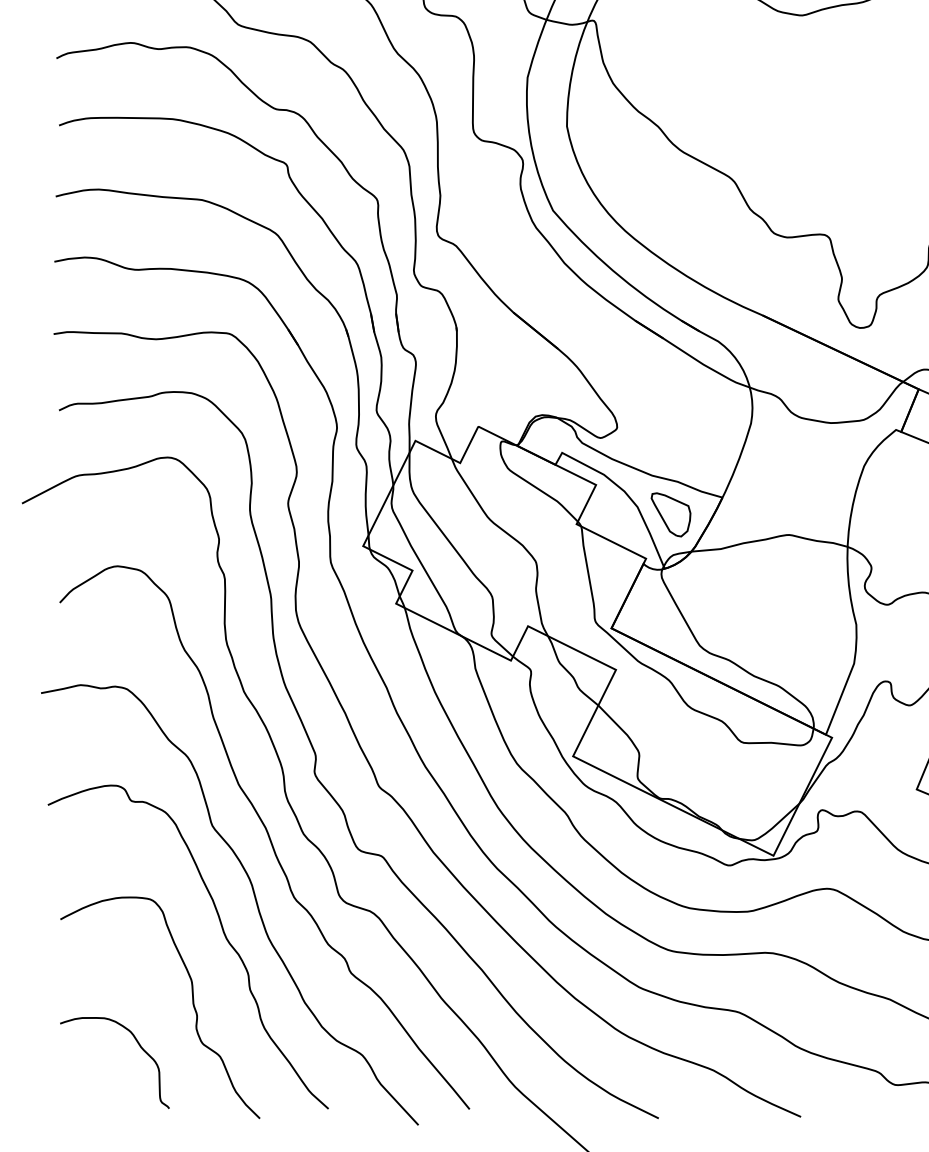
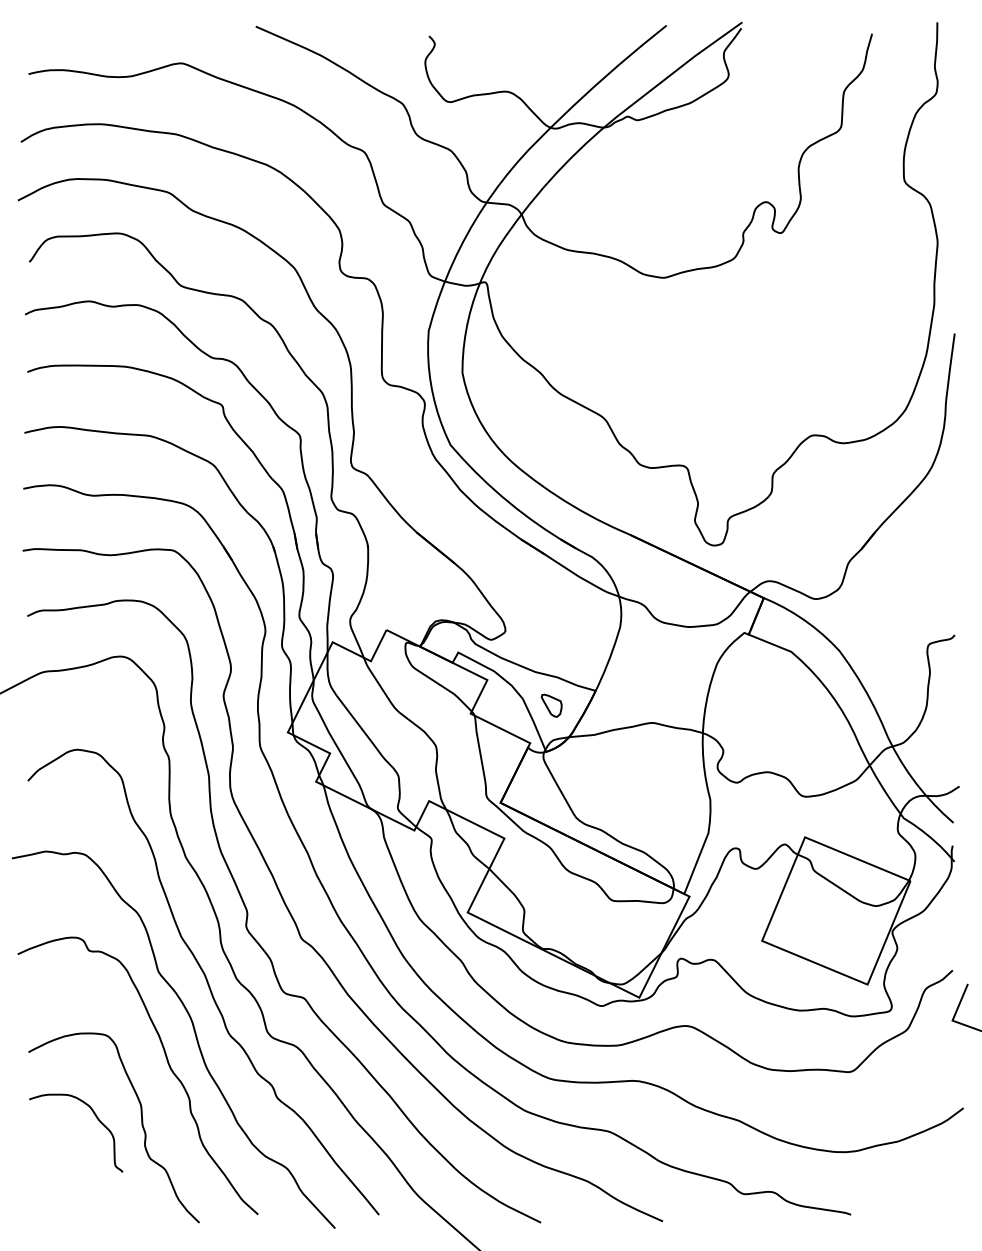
part: (670, 514) -> (551, 705), size x0.6
curve: (138, 1045) -> (96, 1118), moved

